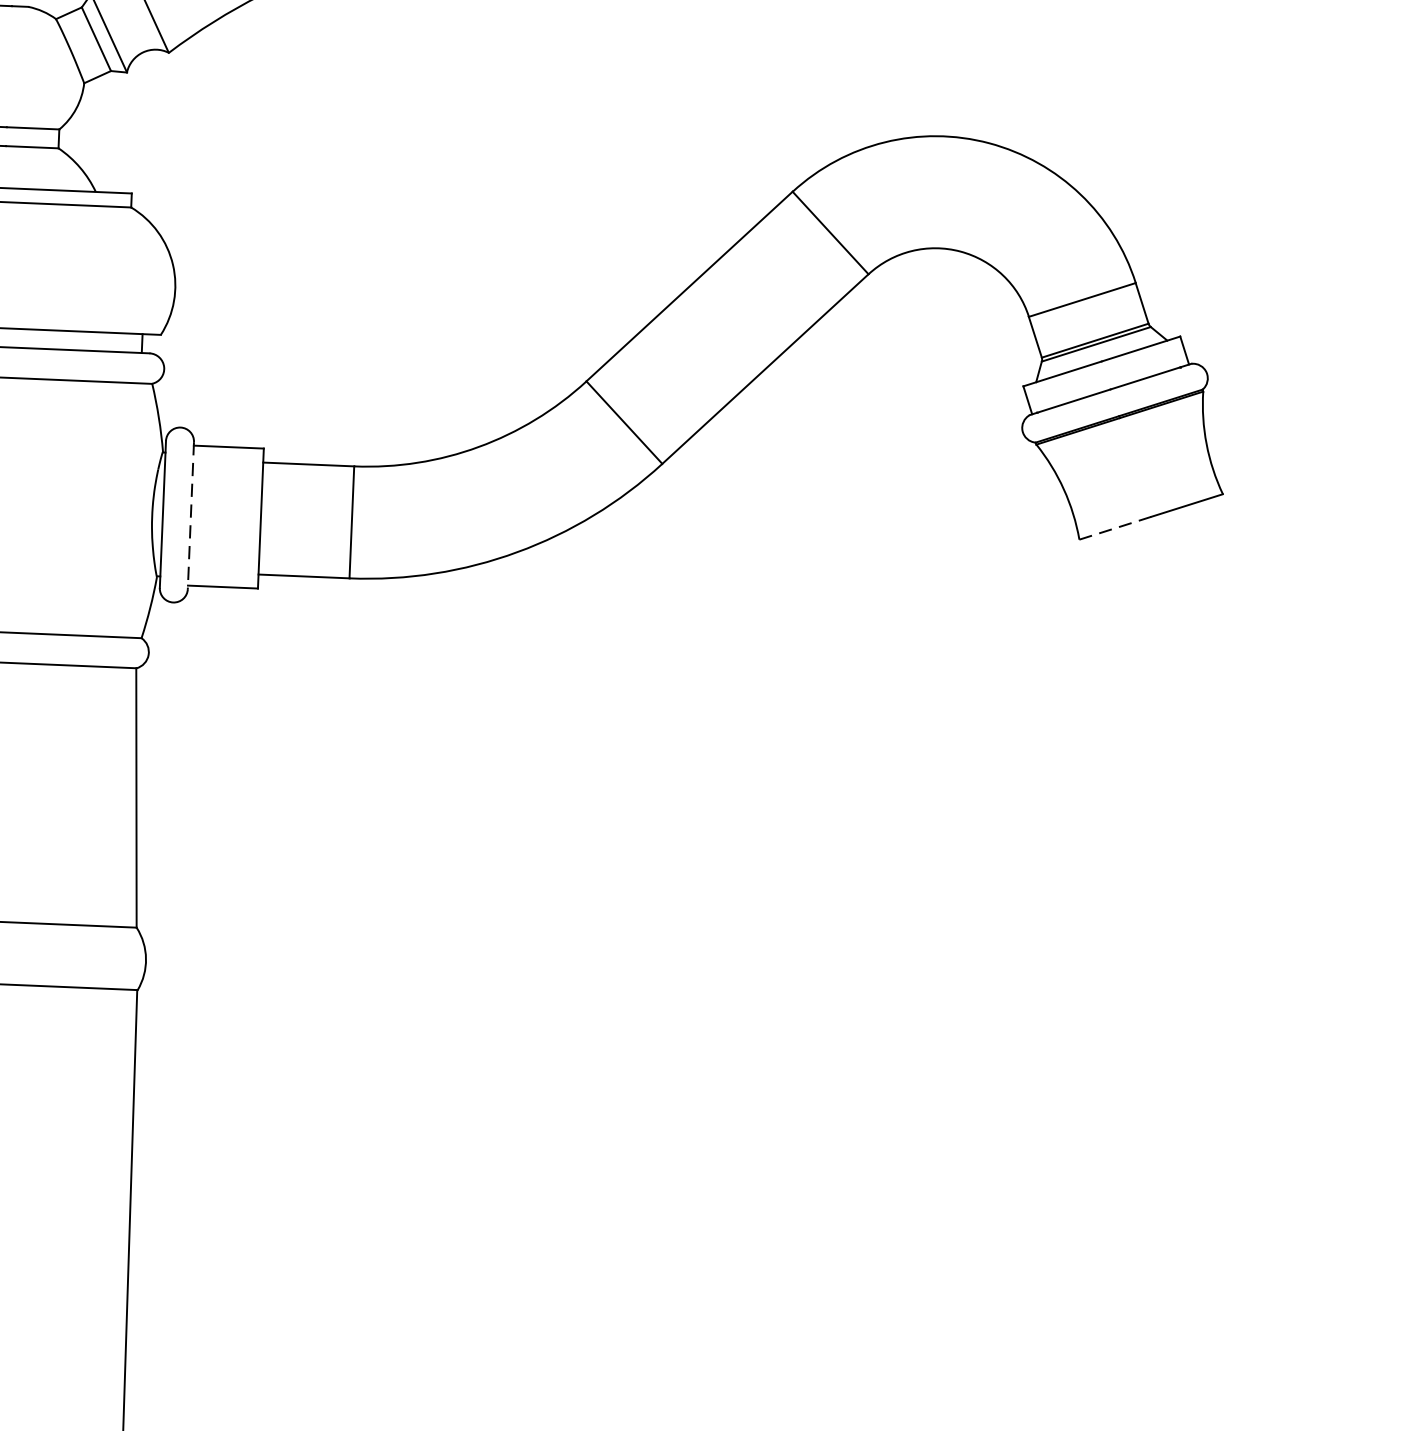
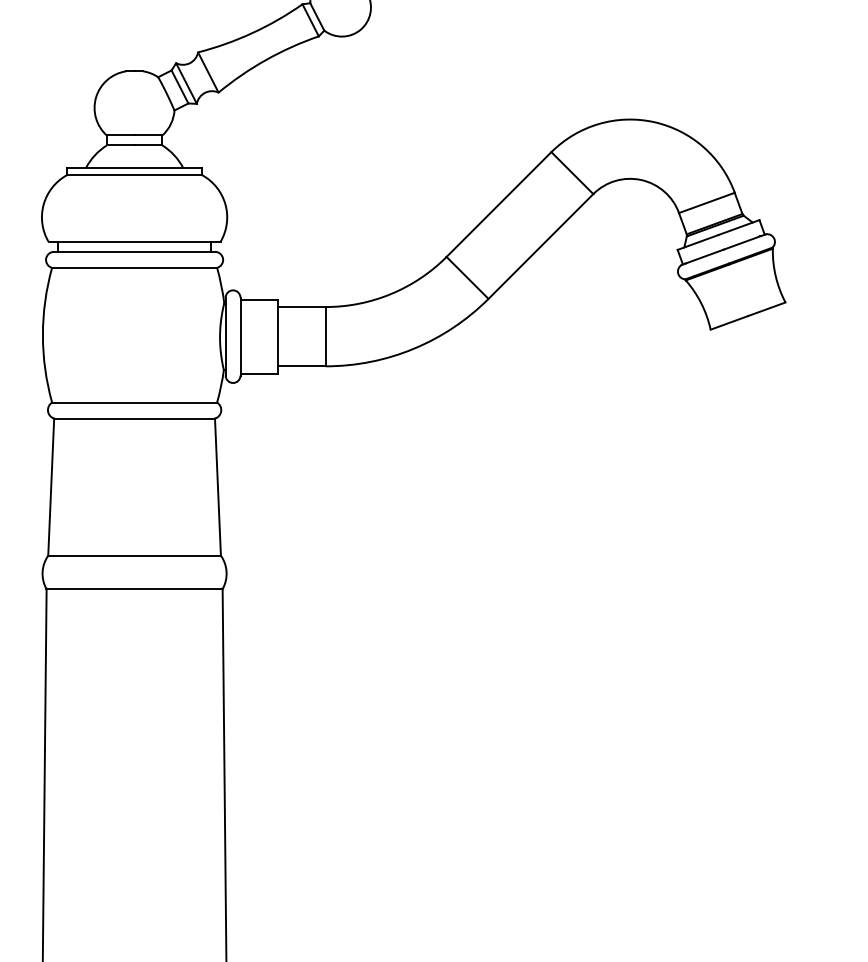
line: (190, 515) -> (240, 336), dashed -> solid
line: (1115, 527) -> (729, 322), dashed -> solid

